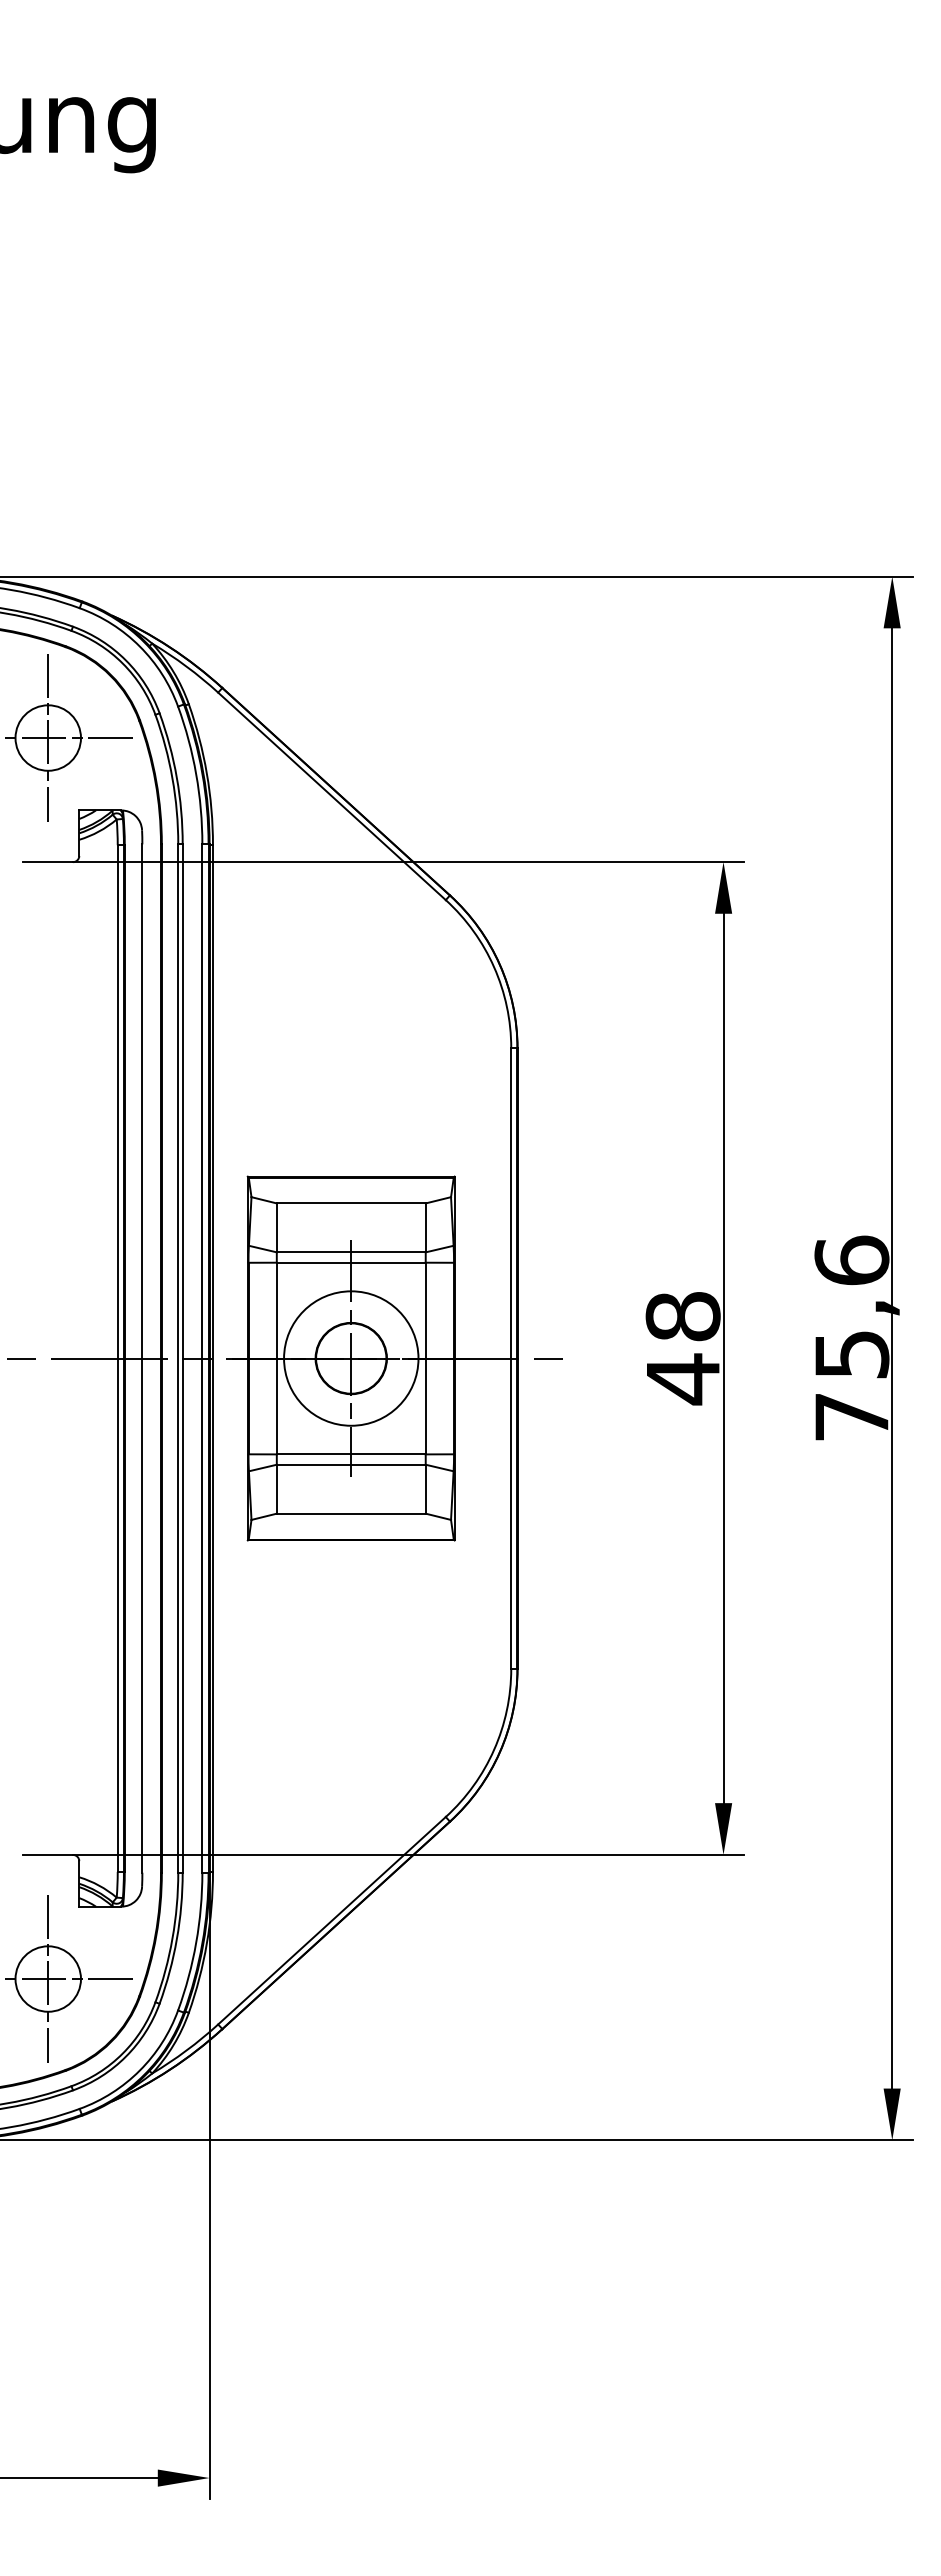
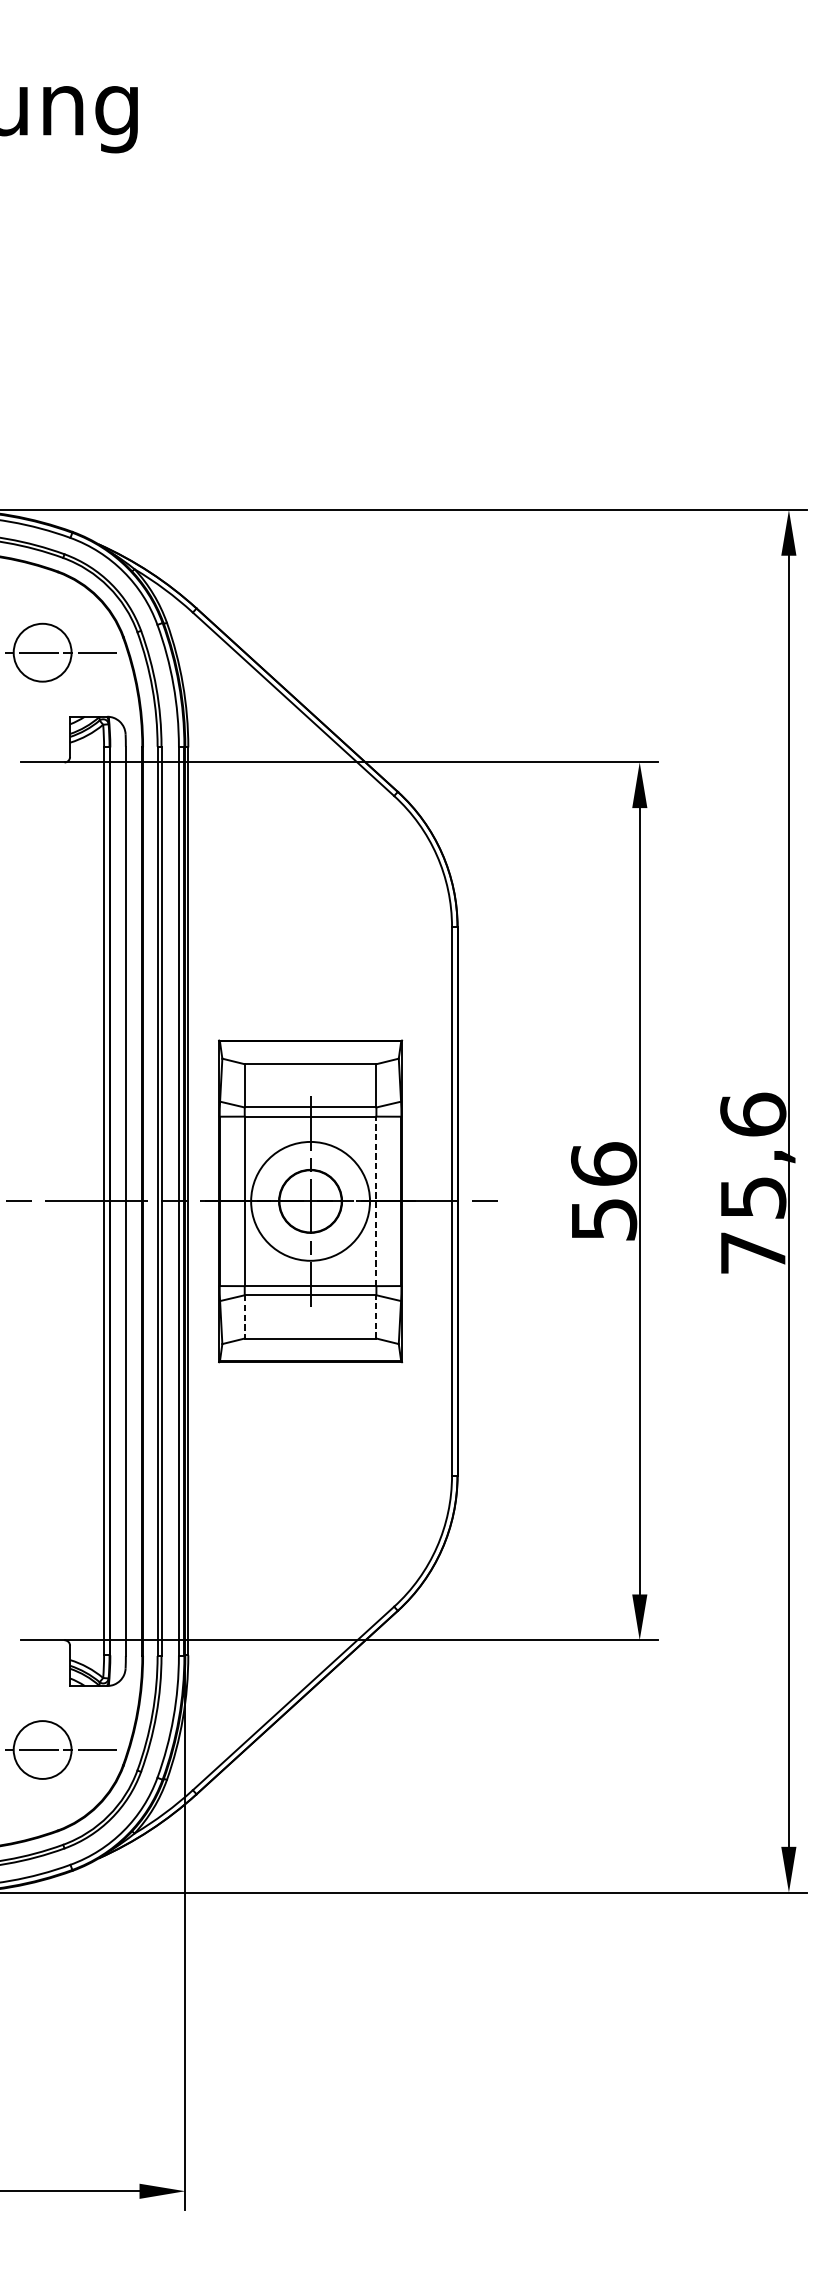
line: (48, 737) -> (42, 652), removed
text: (682, 1348) -> (603, 1192), 48 -> 56
line: (425, 1358) -> (376, 1201), solid -> dashed
line: (425, 1488) -> (376, 1316), solid -> dashed
line: (276, 1489) -> (244, 1317), solid -> dashed
line: (48, 1978) -> (42, 1749), removed

